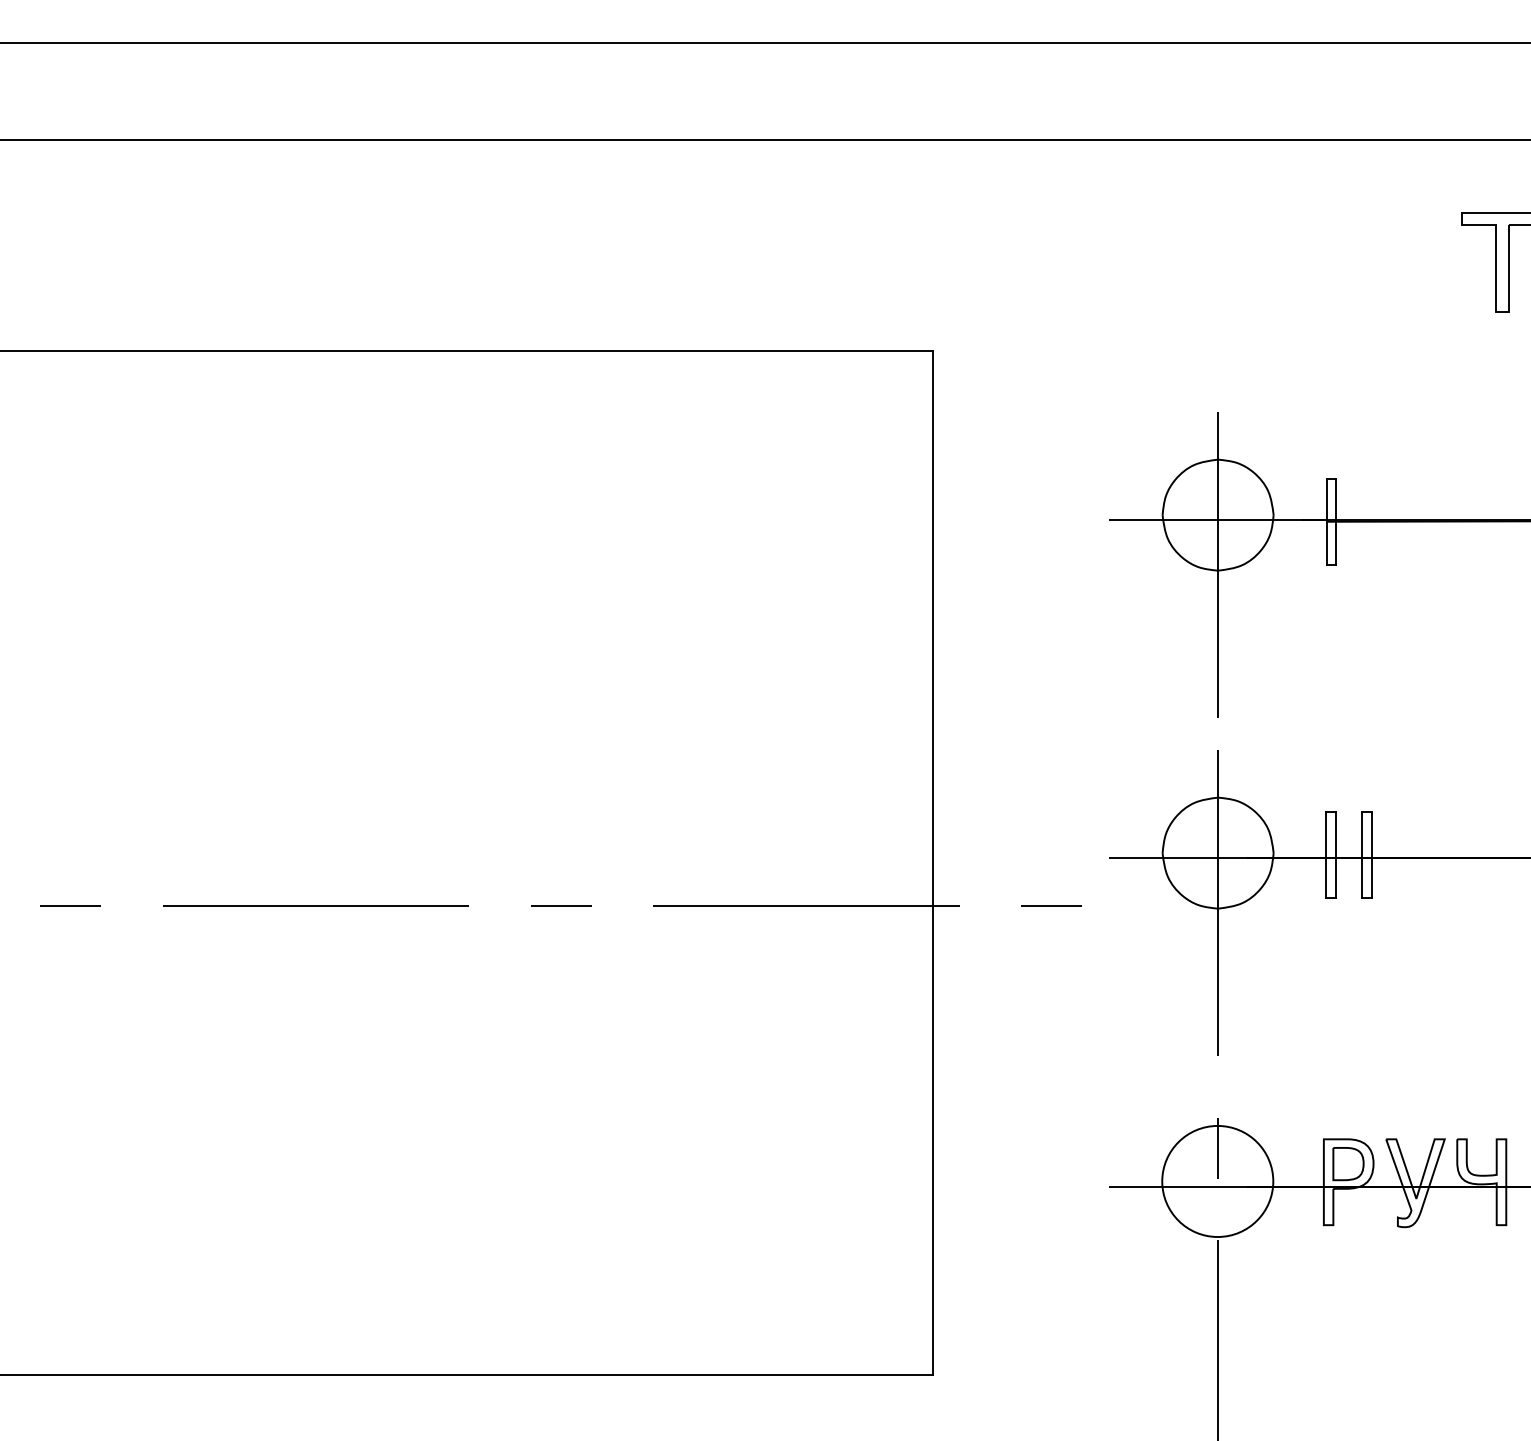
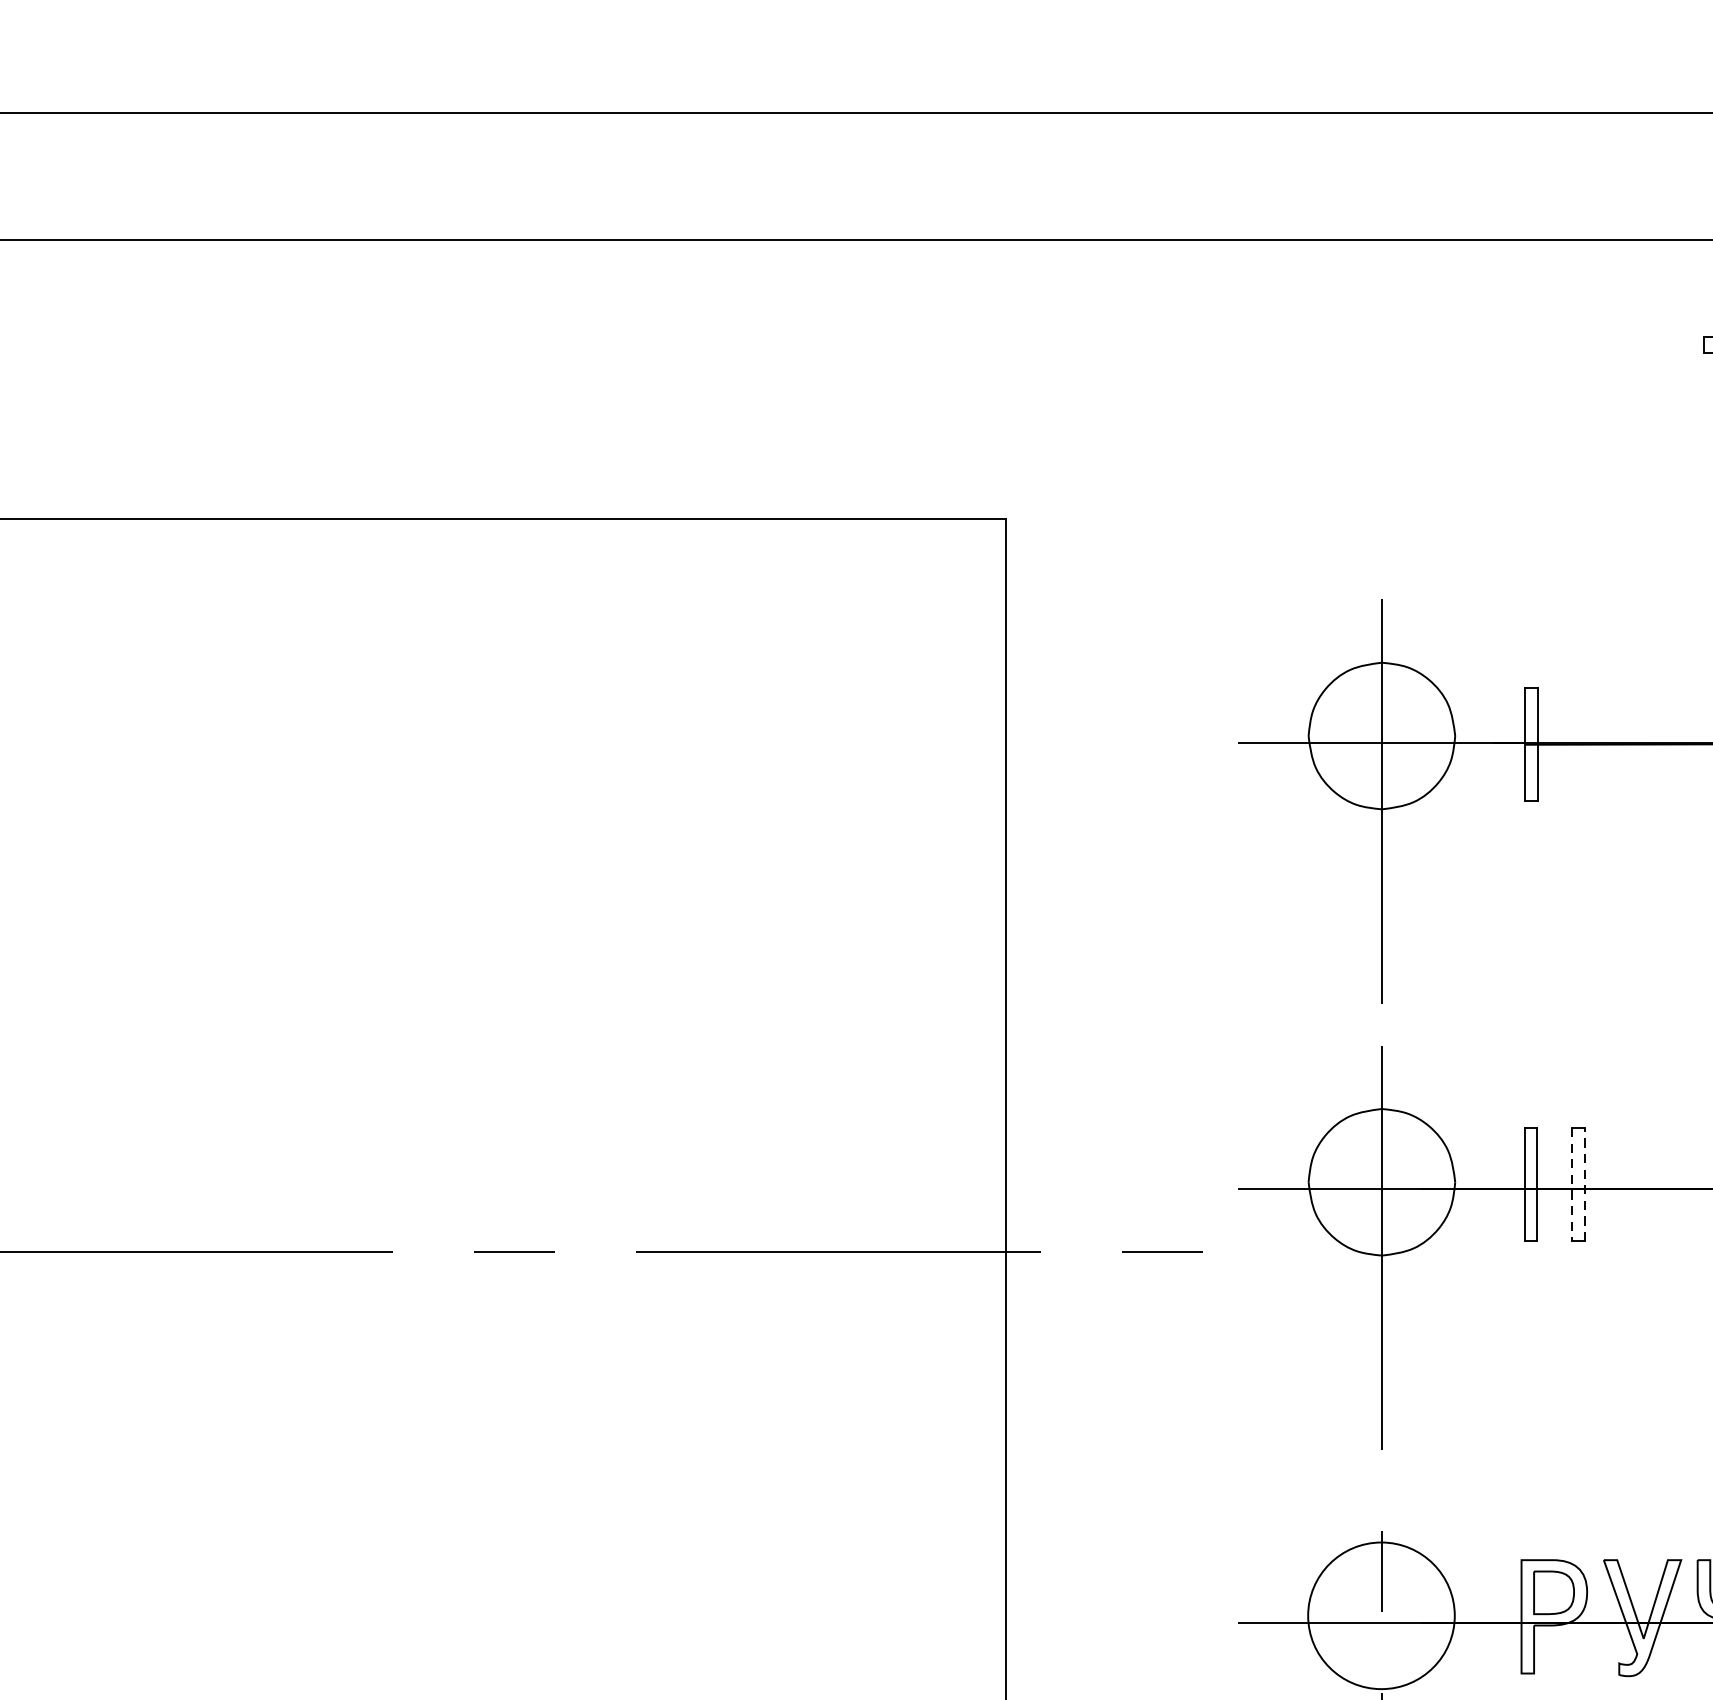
line: (1362, 854) -> (1572, 1184), solid -> dashed
line: (1371, 854) -> (1584, 1184), solid -> dashed

